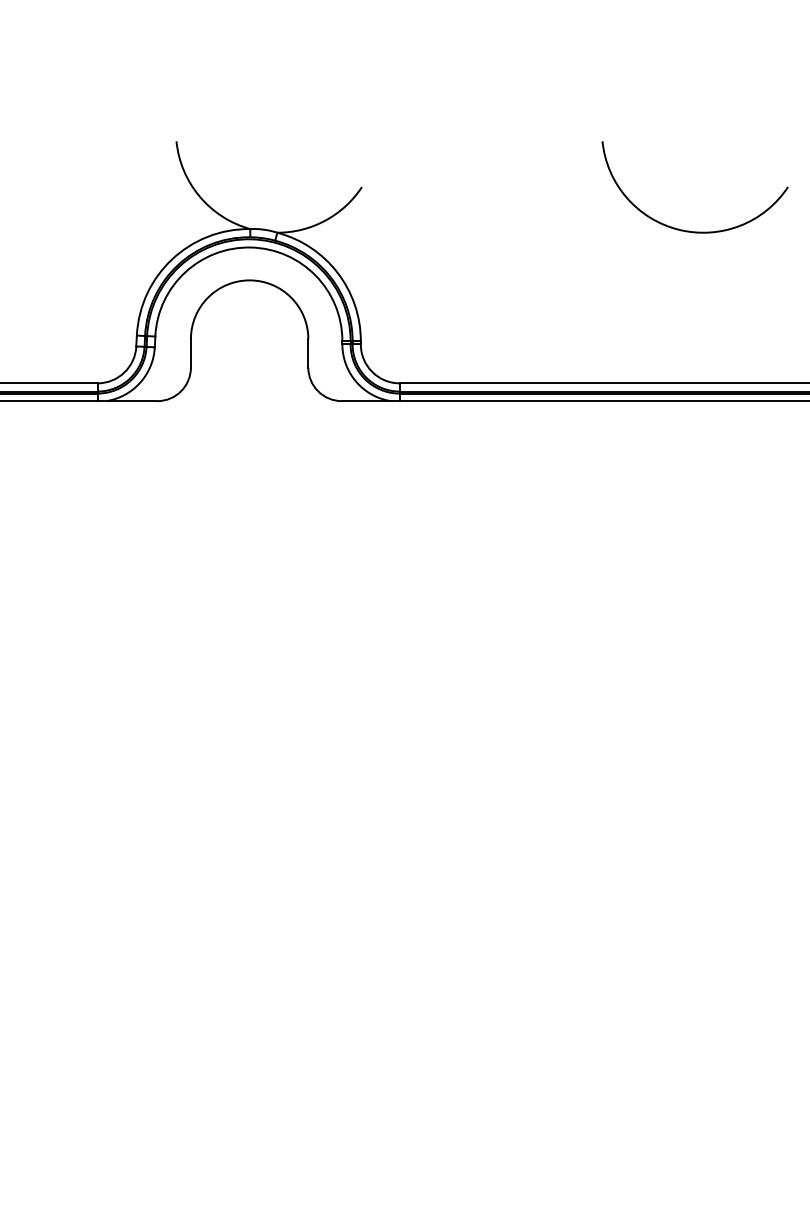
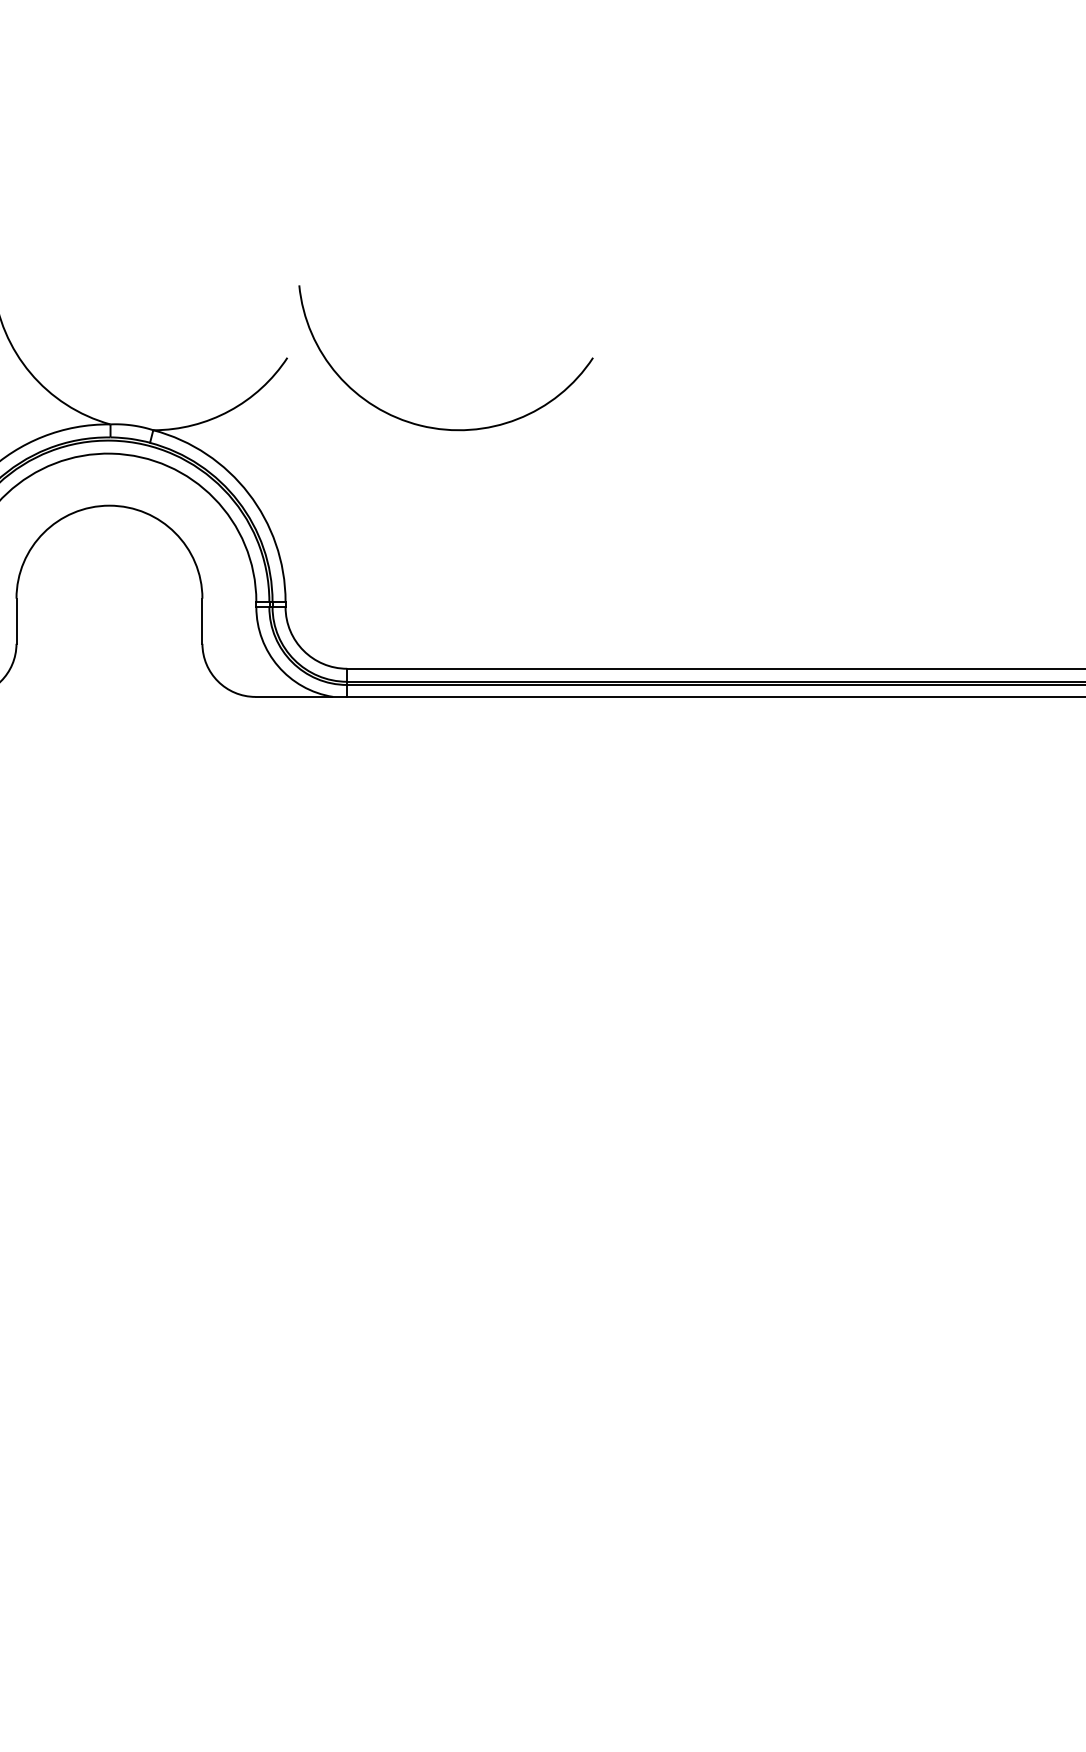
arc: (689, 230) -> (437, 426), moved

